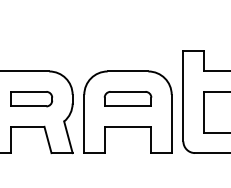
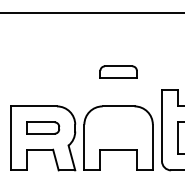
part: (127, 98) -> (118, 71), moved

